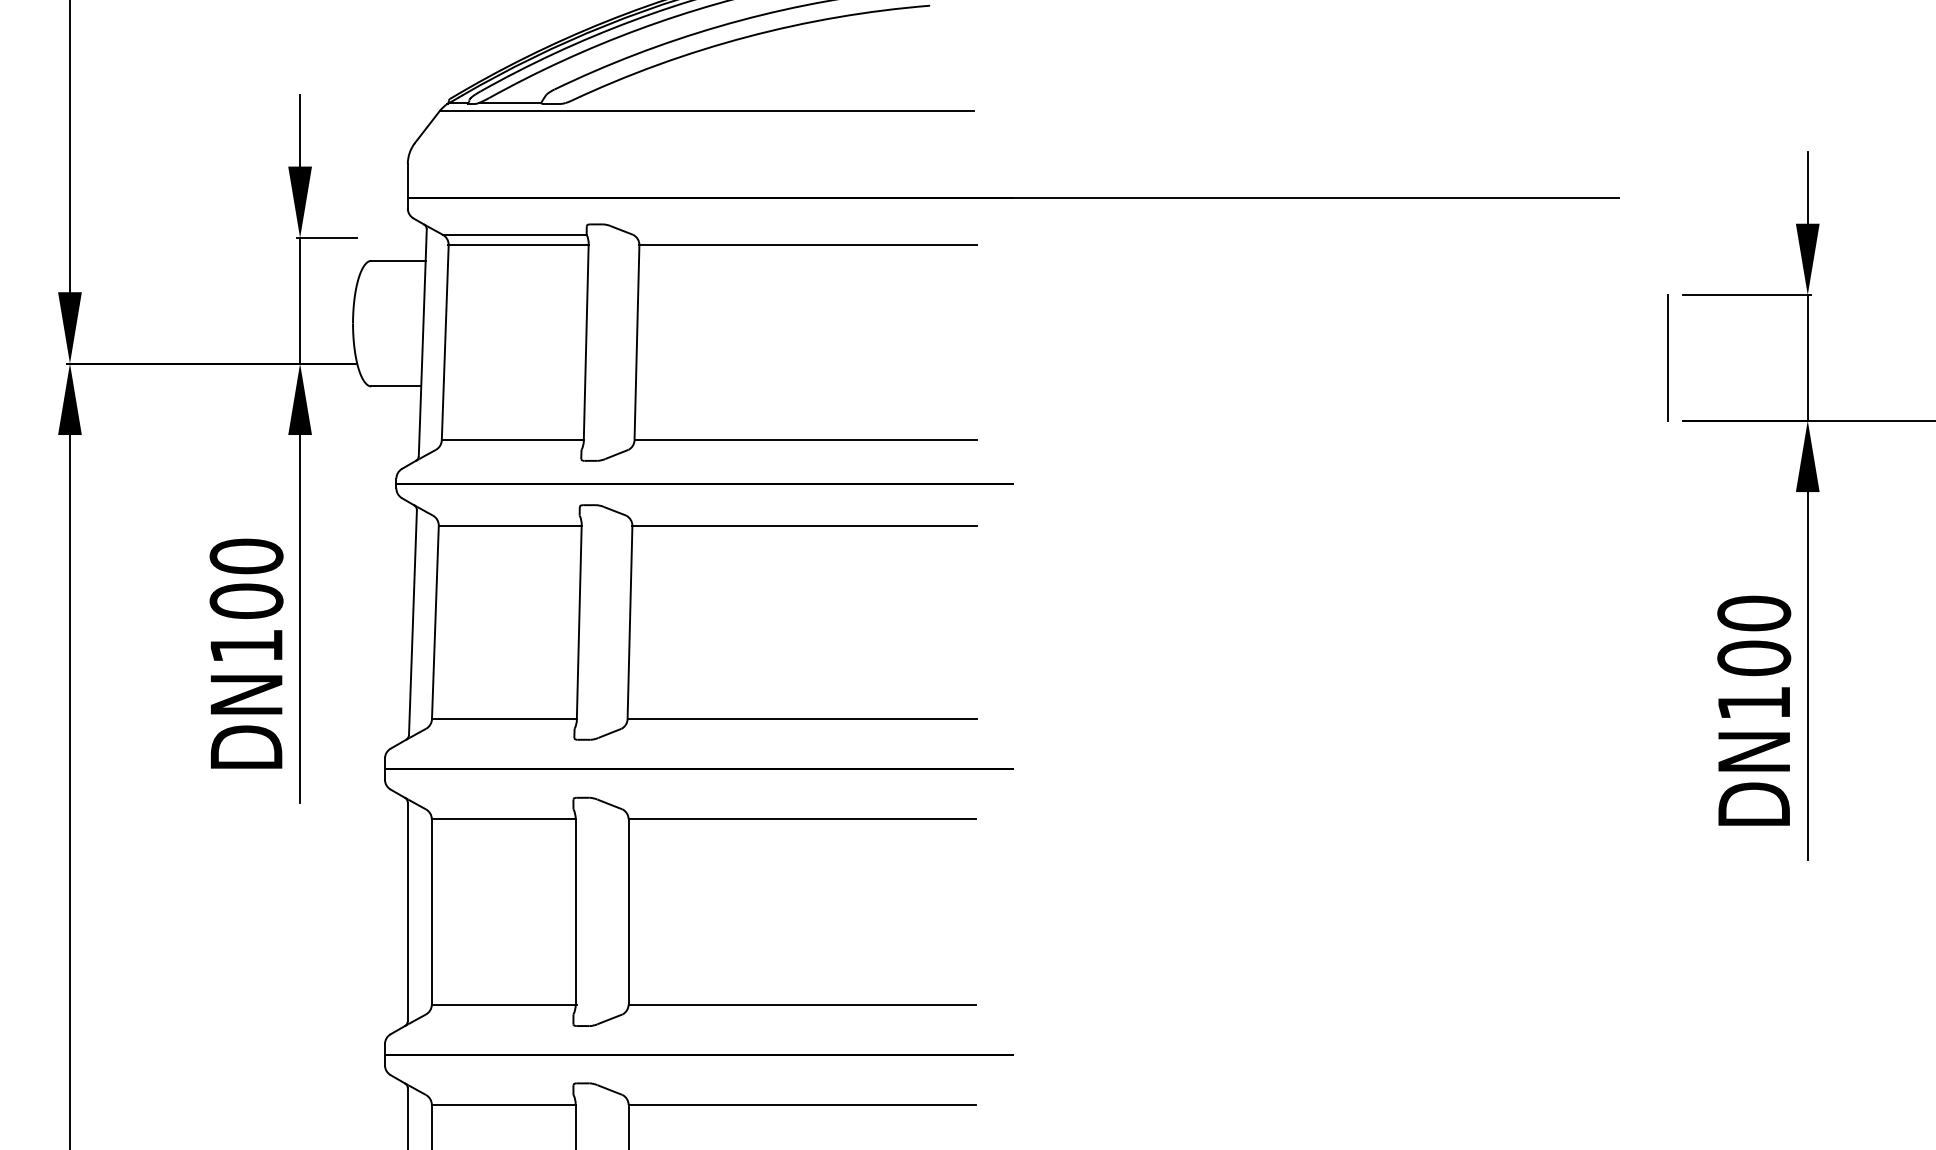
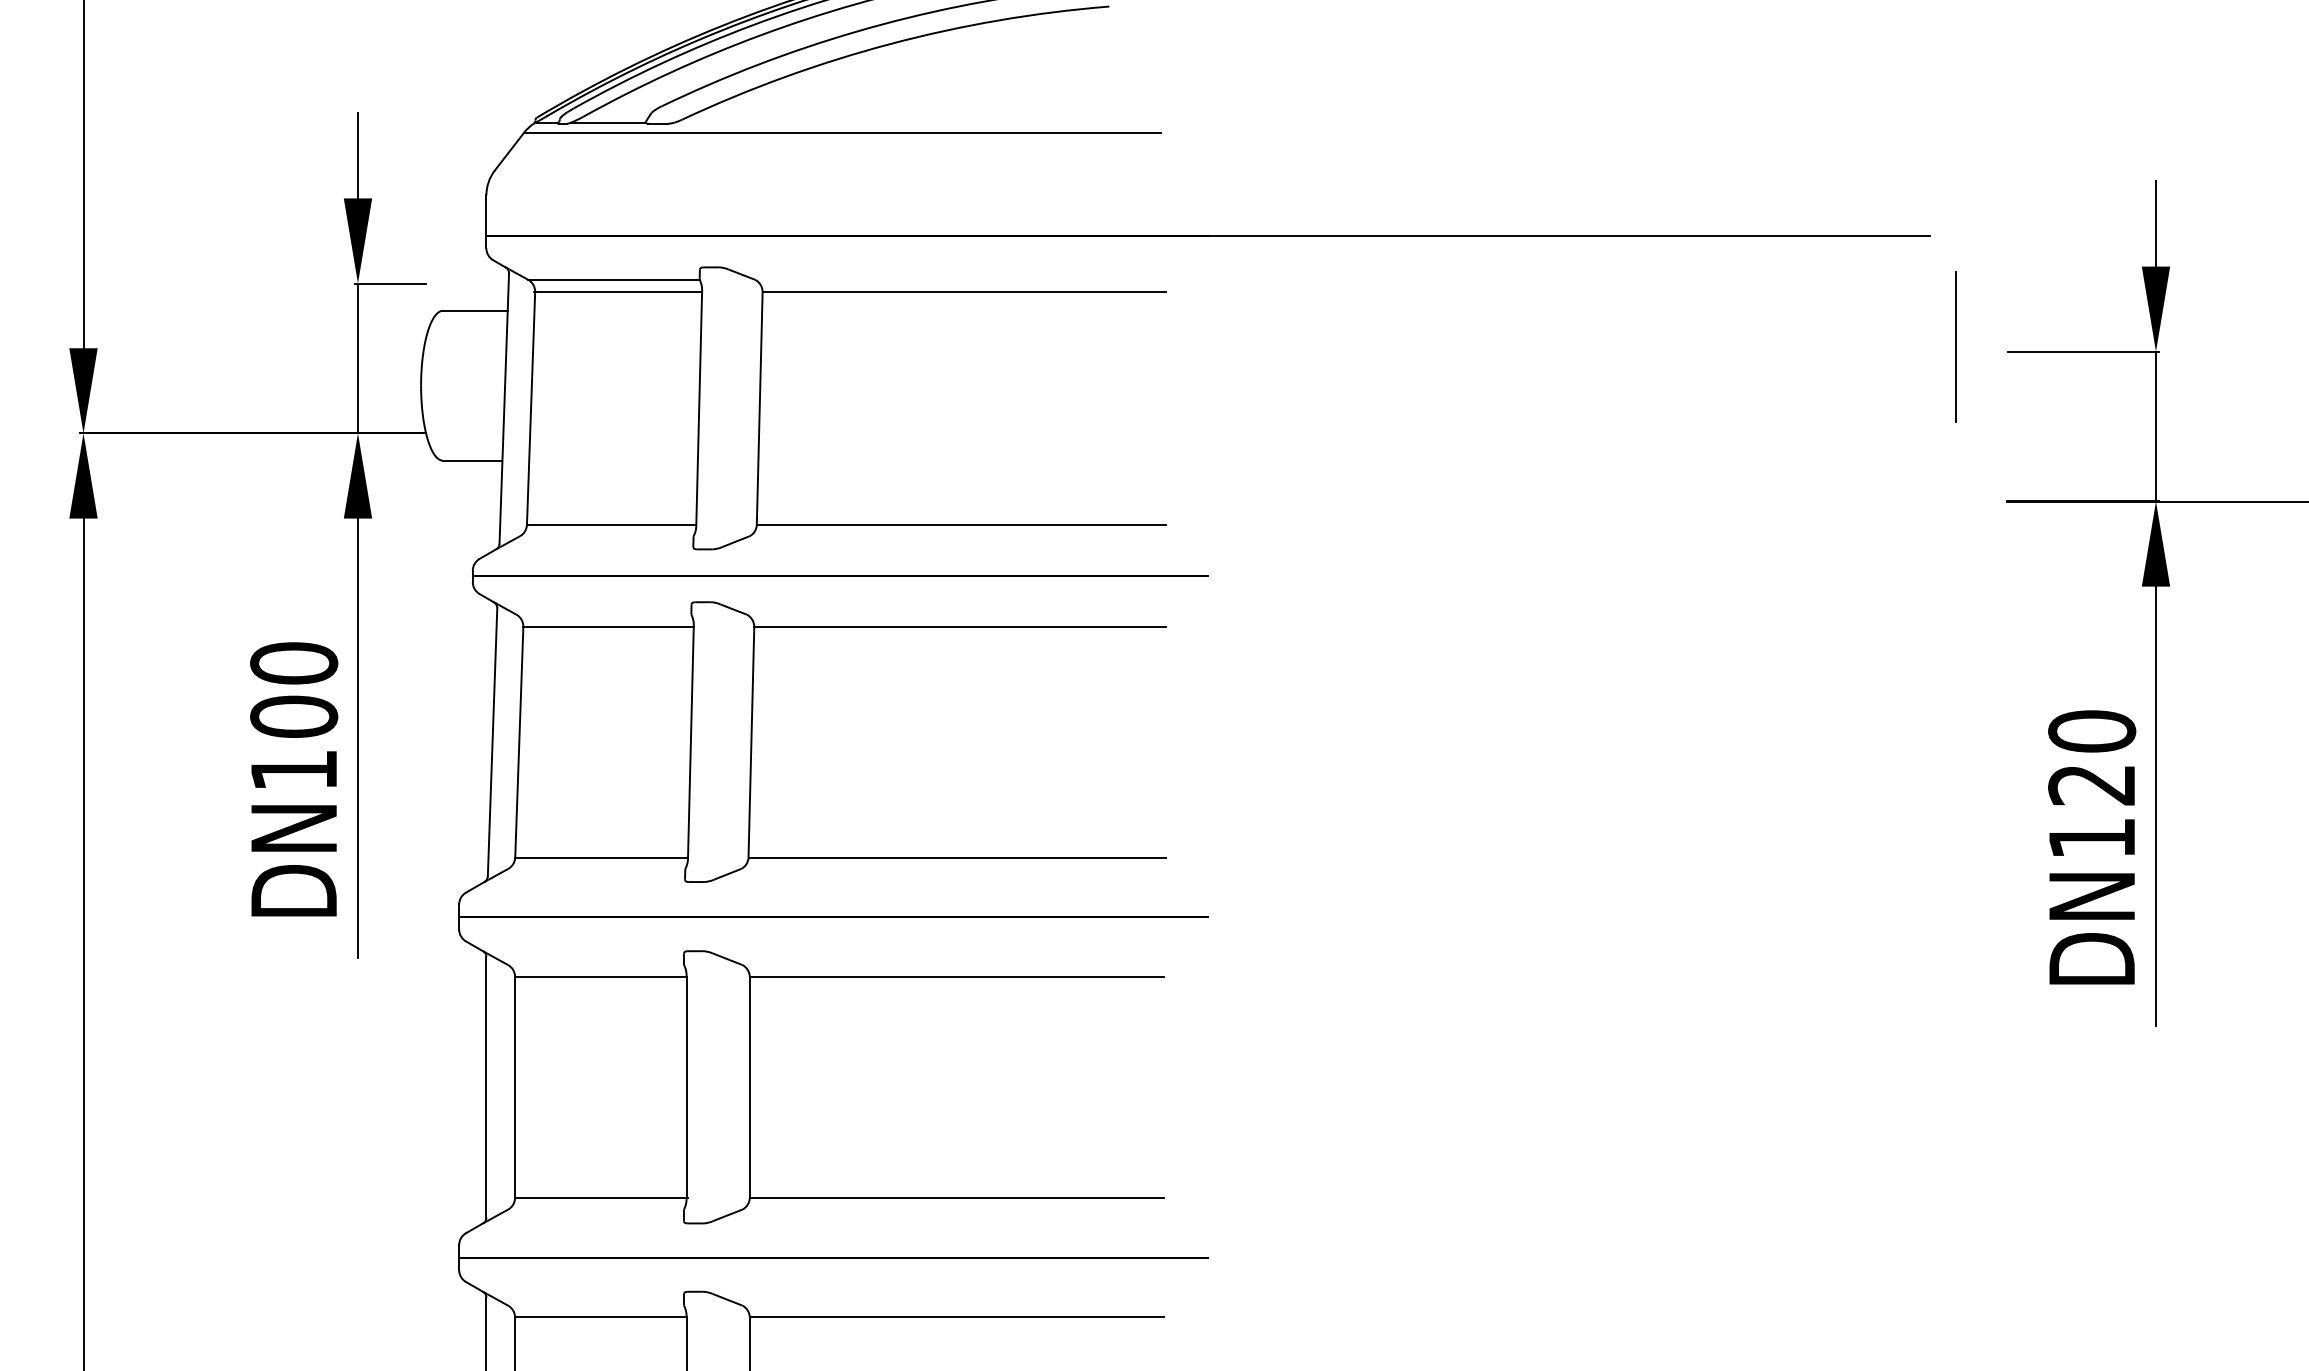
line: (1667, 357) -> (1955, 346), moved
text: (1754, 658) -> (2092, 785), DN100 -> DN120

